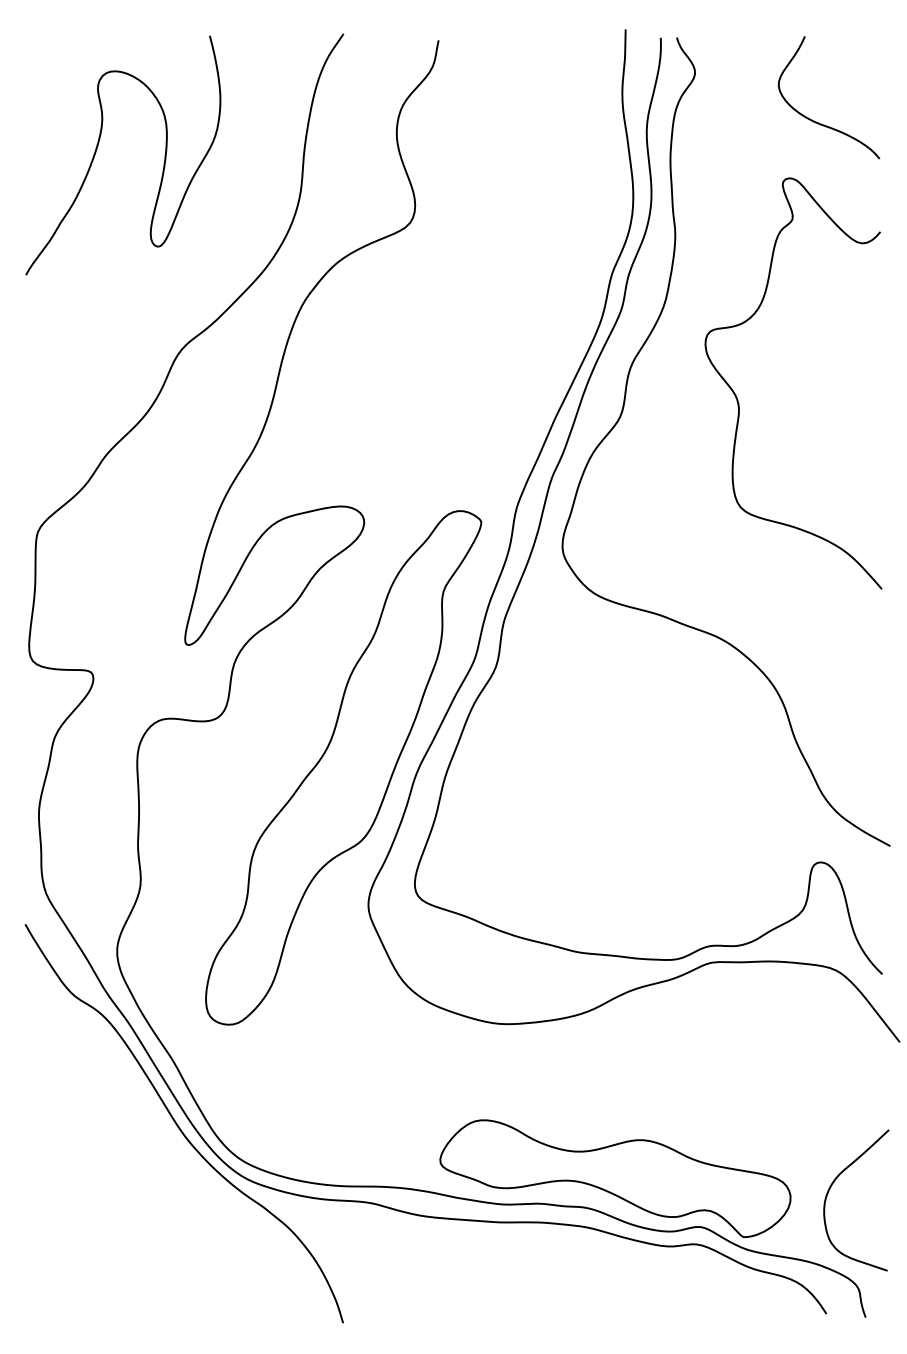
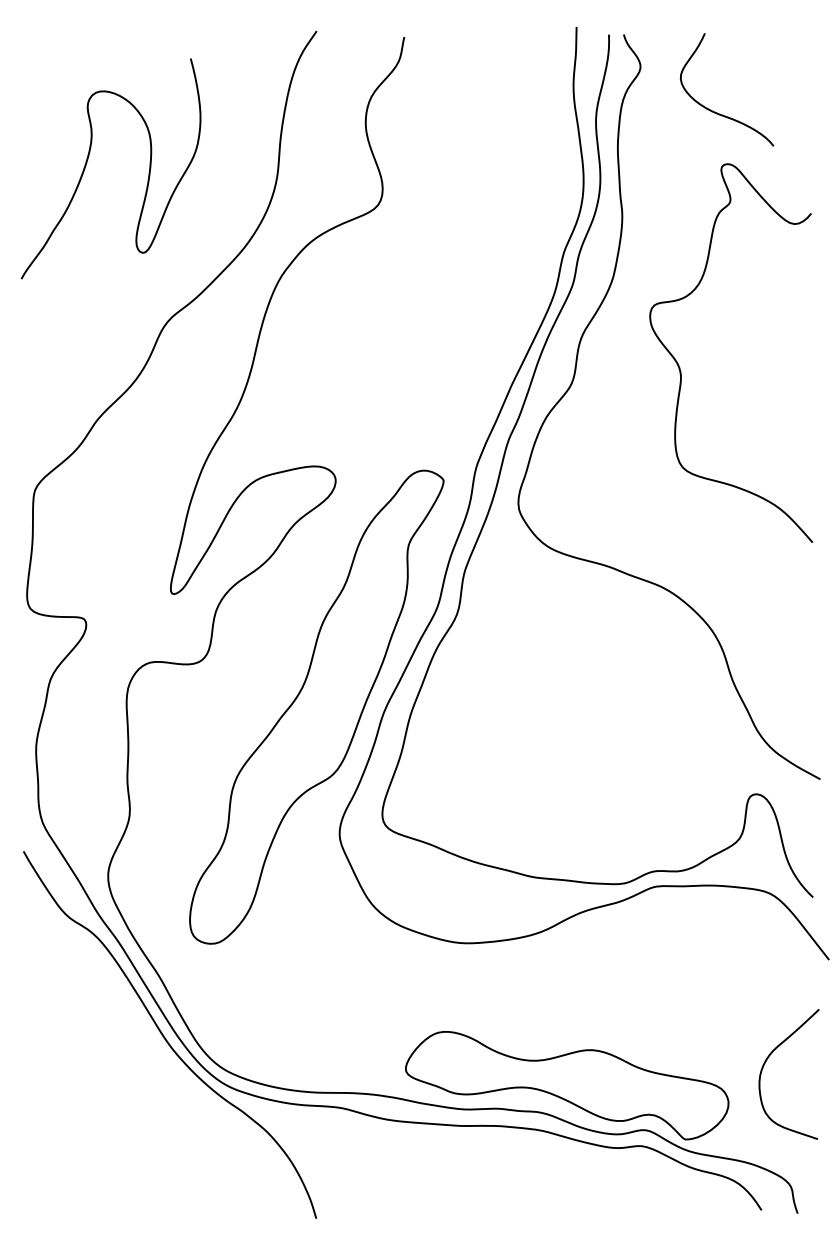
curve: (816, 121) -> (715, 111), moved
curve: (98, 146) -> (88, 160), moved
curve: (831, 1187) -> (766, 1062), moved

